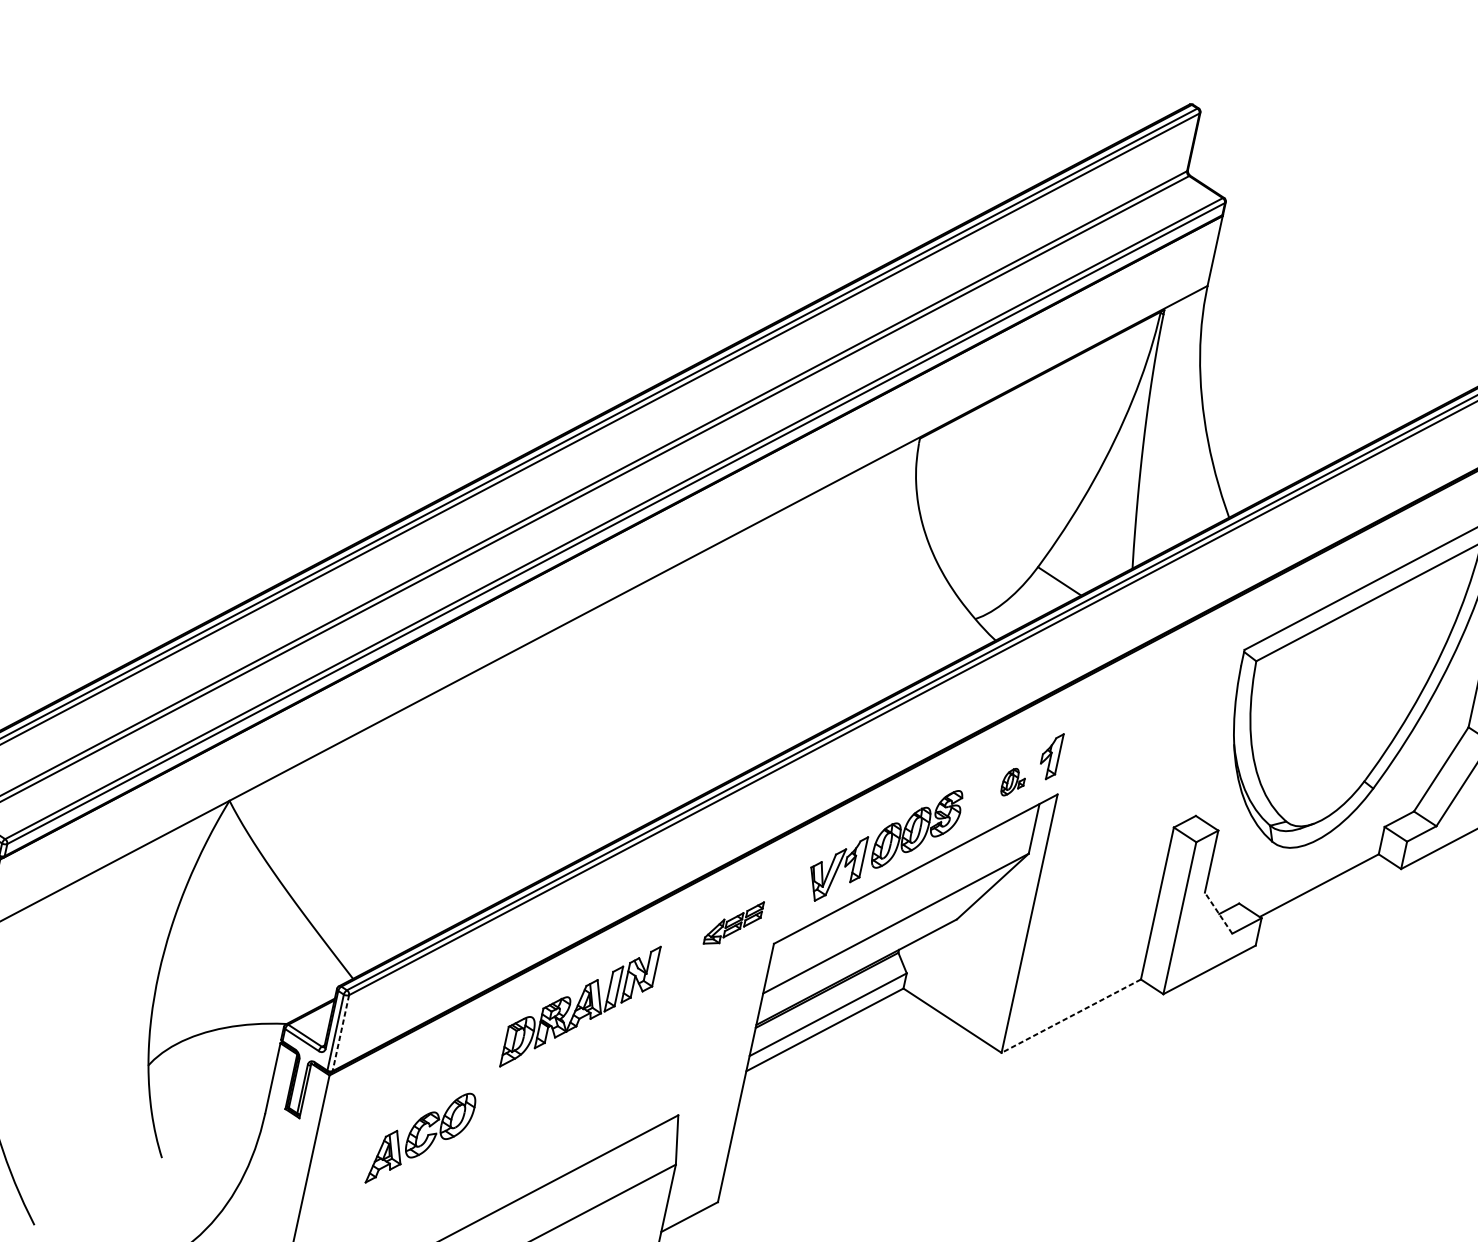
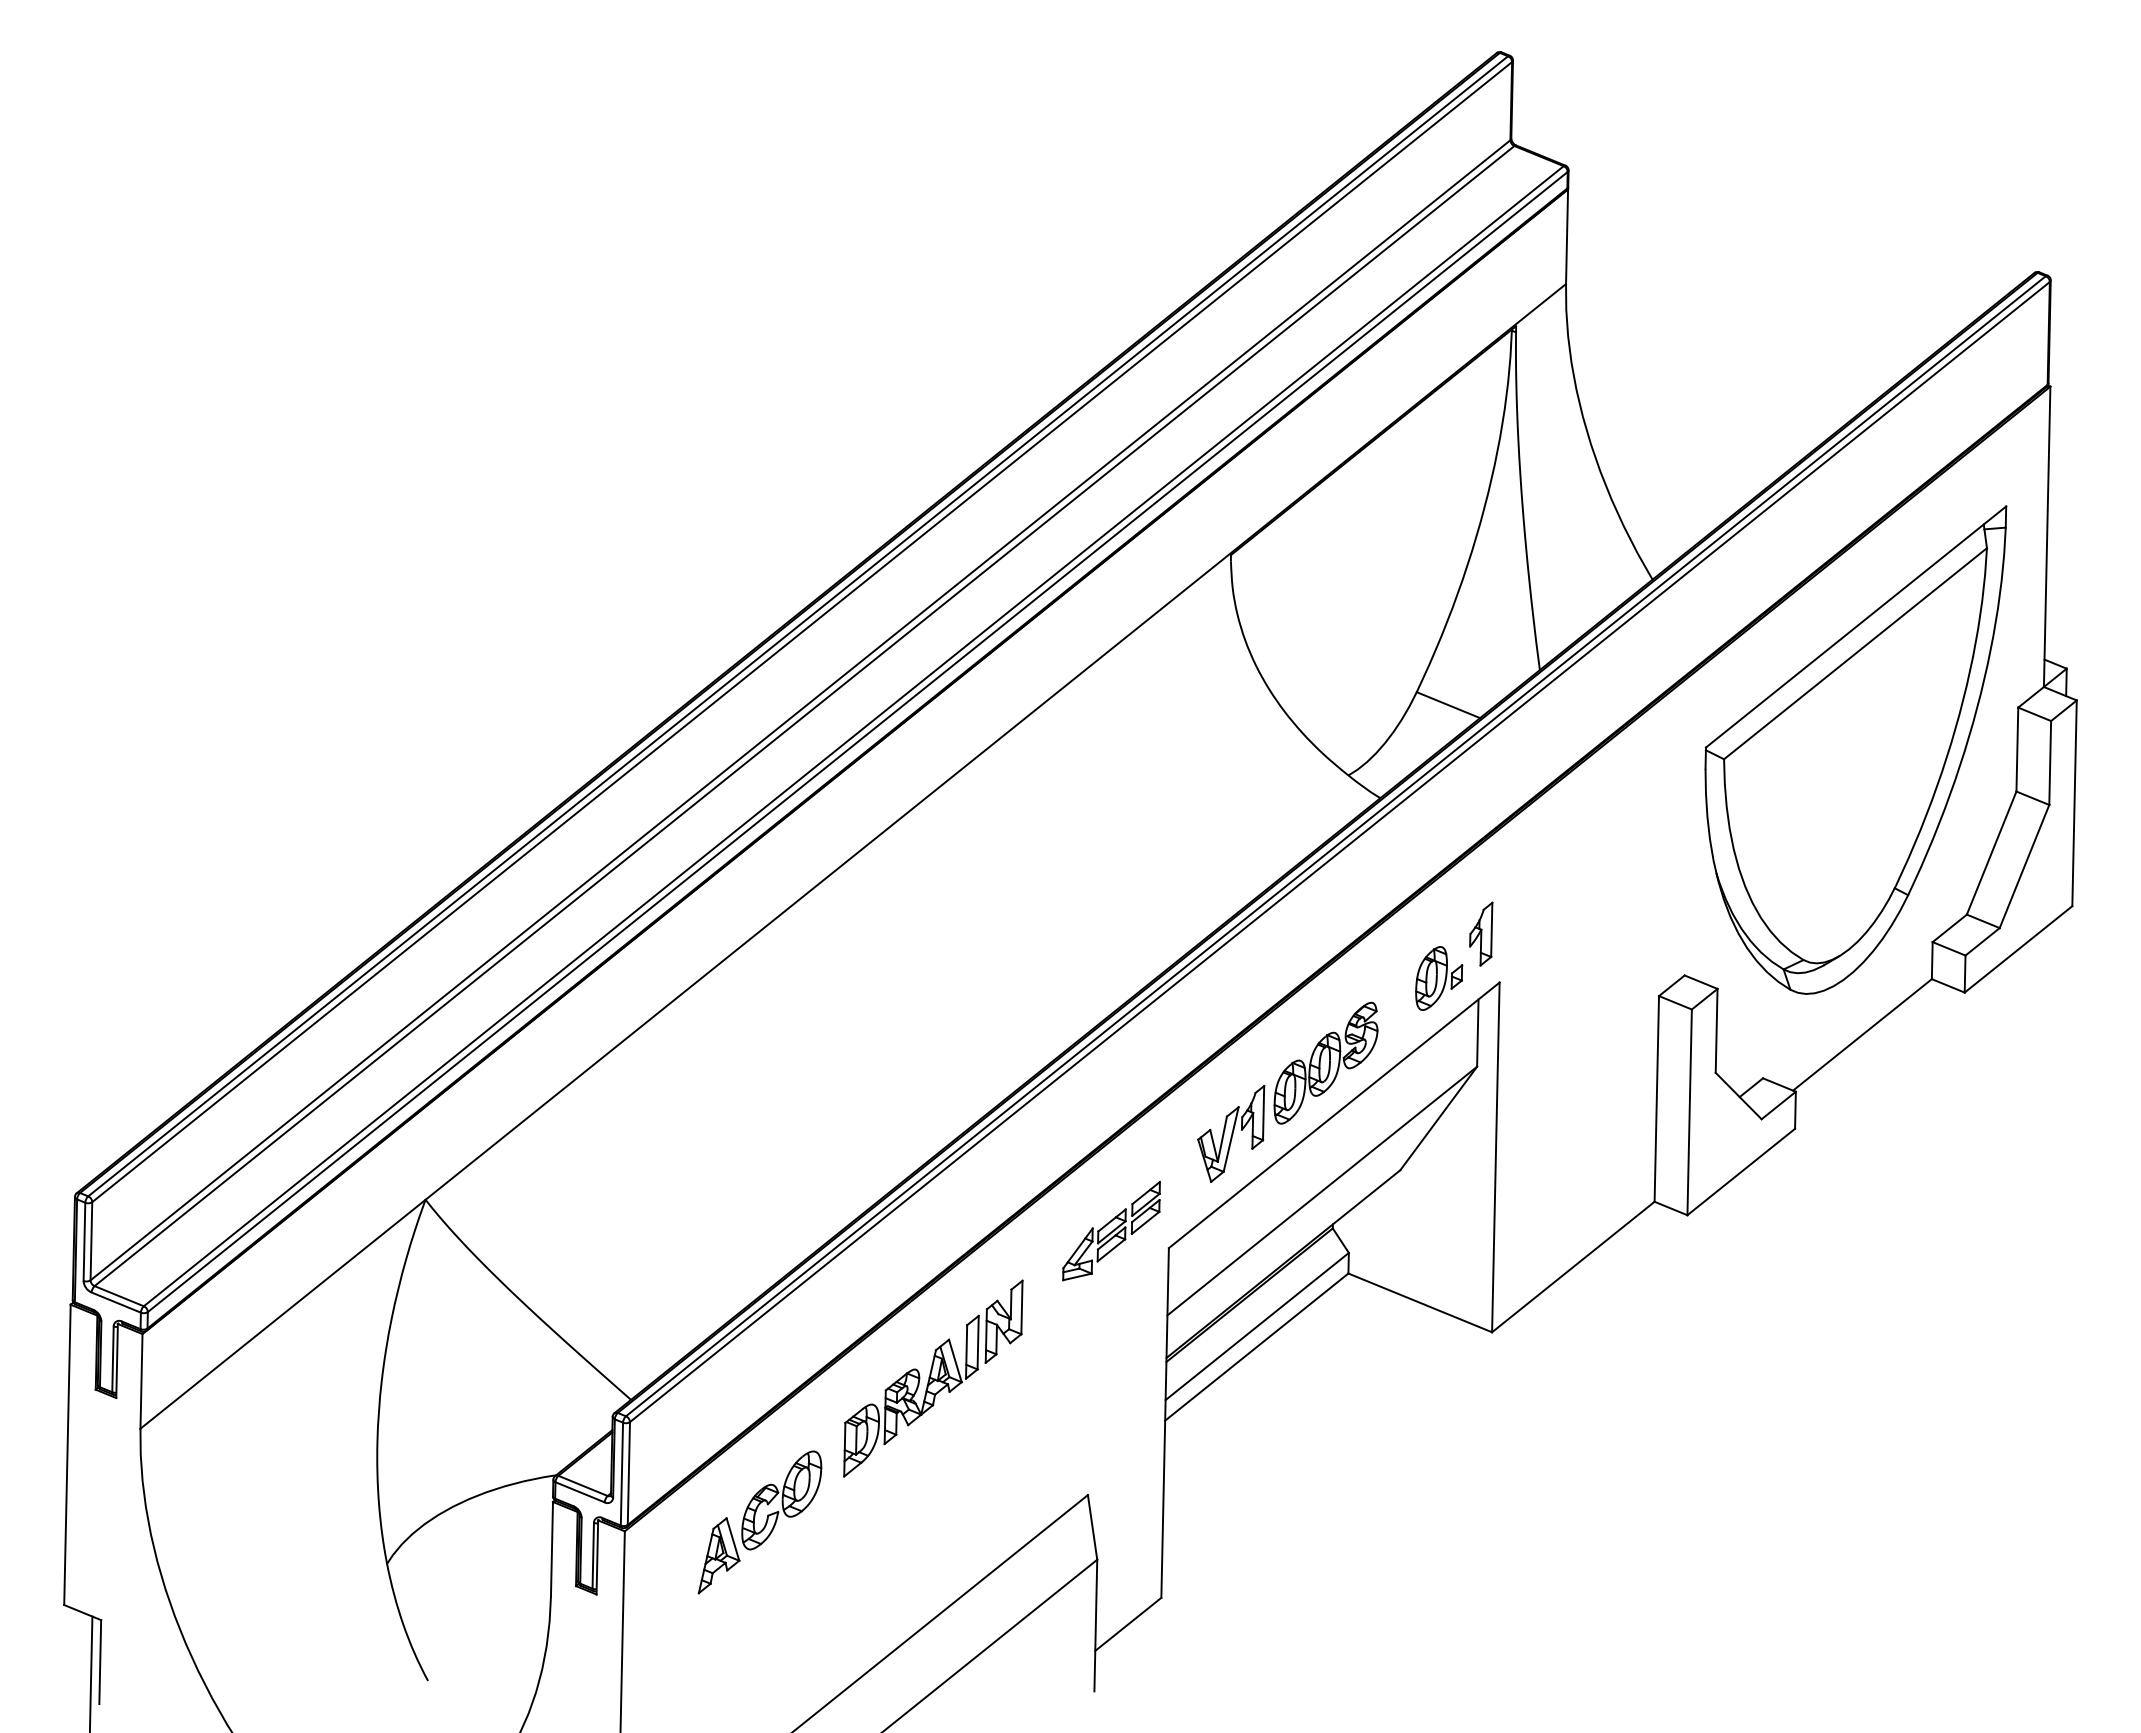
part: (1013, 782) -> (1439, 978), size x1.67
line: (1218, 913) -> (1738, 1096), dashed -> solid
part: (733, 923) -> (1111, 1231), size x1.43
line: (1070, 1016) -> (1572, 1267), dashed -> solid
line: (340, 1033) -> (628, 1474), dashed -> solid
part: (420, 1138) -> (759, 1522), moved

